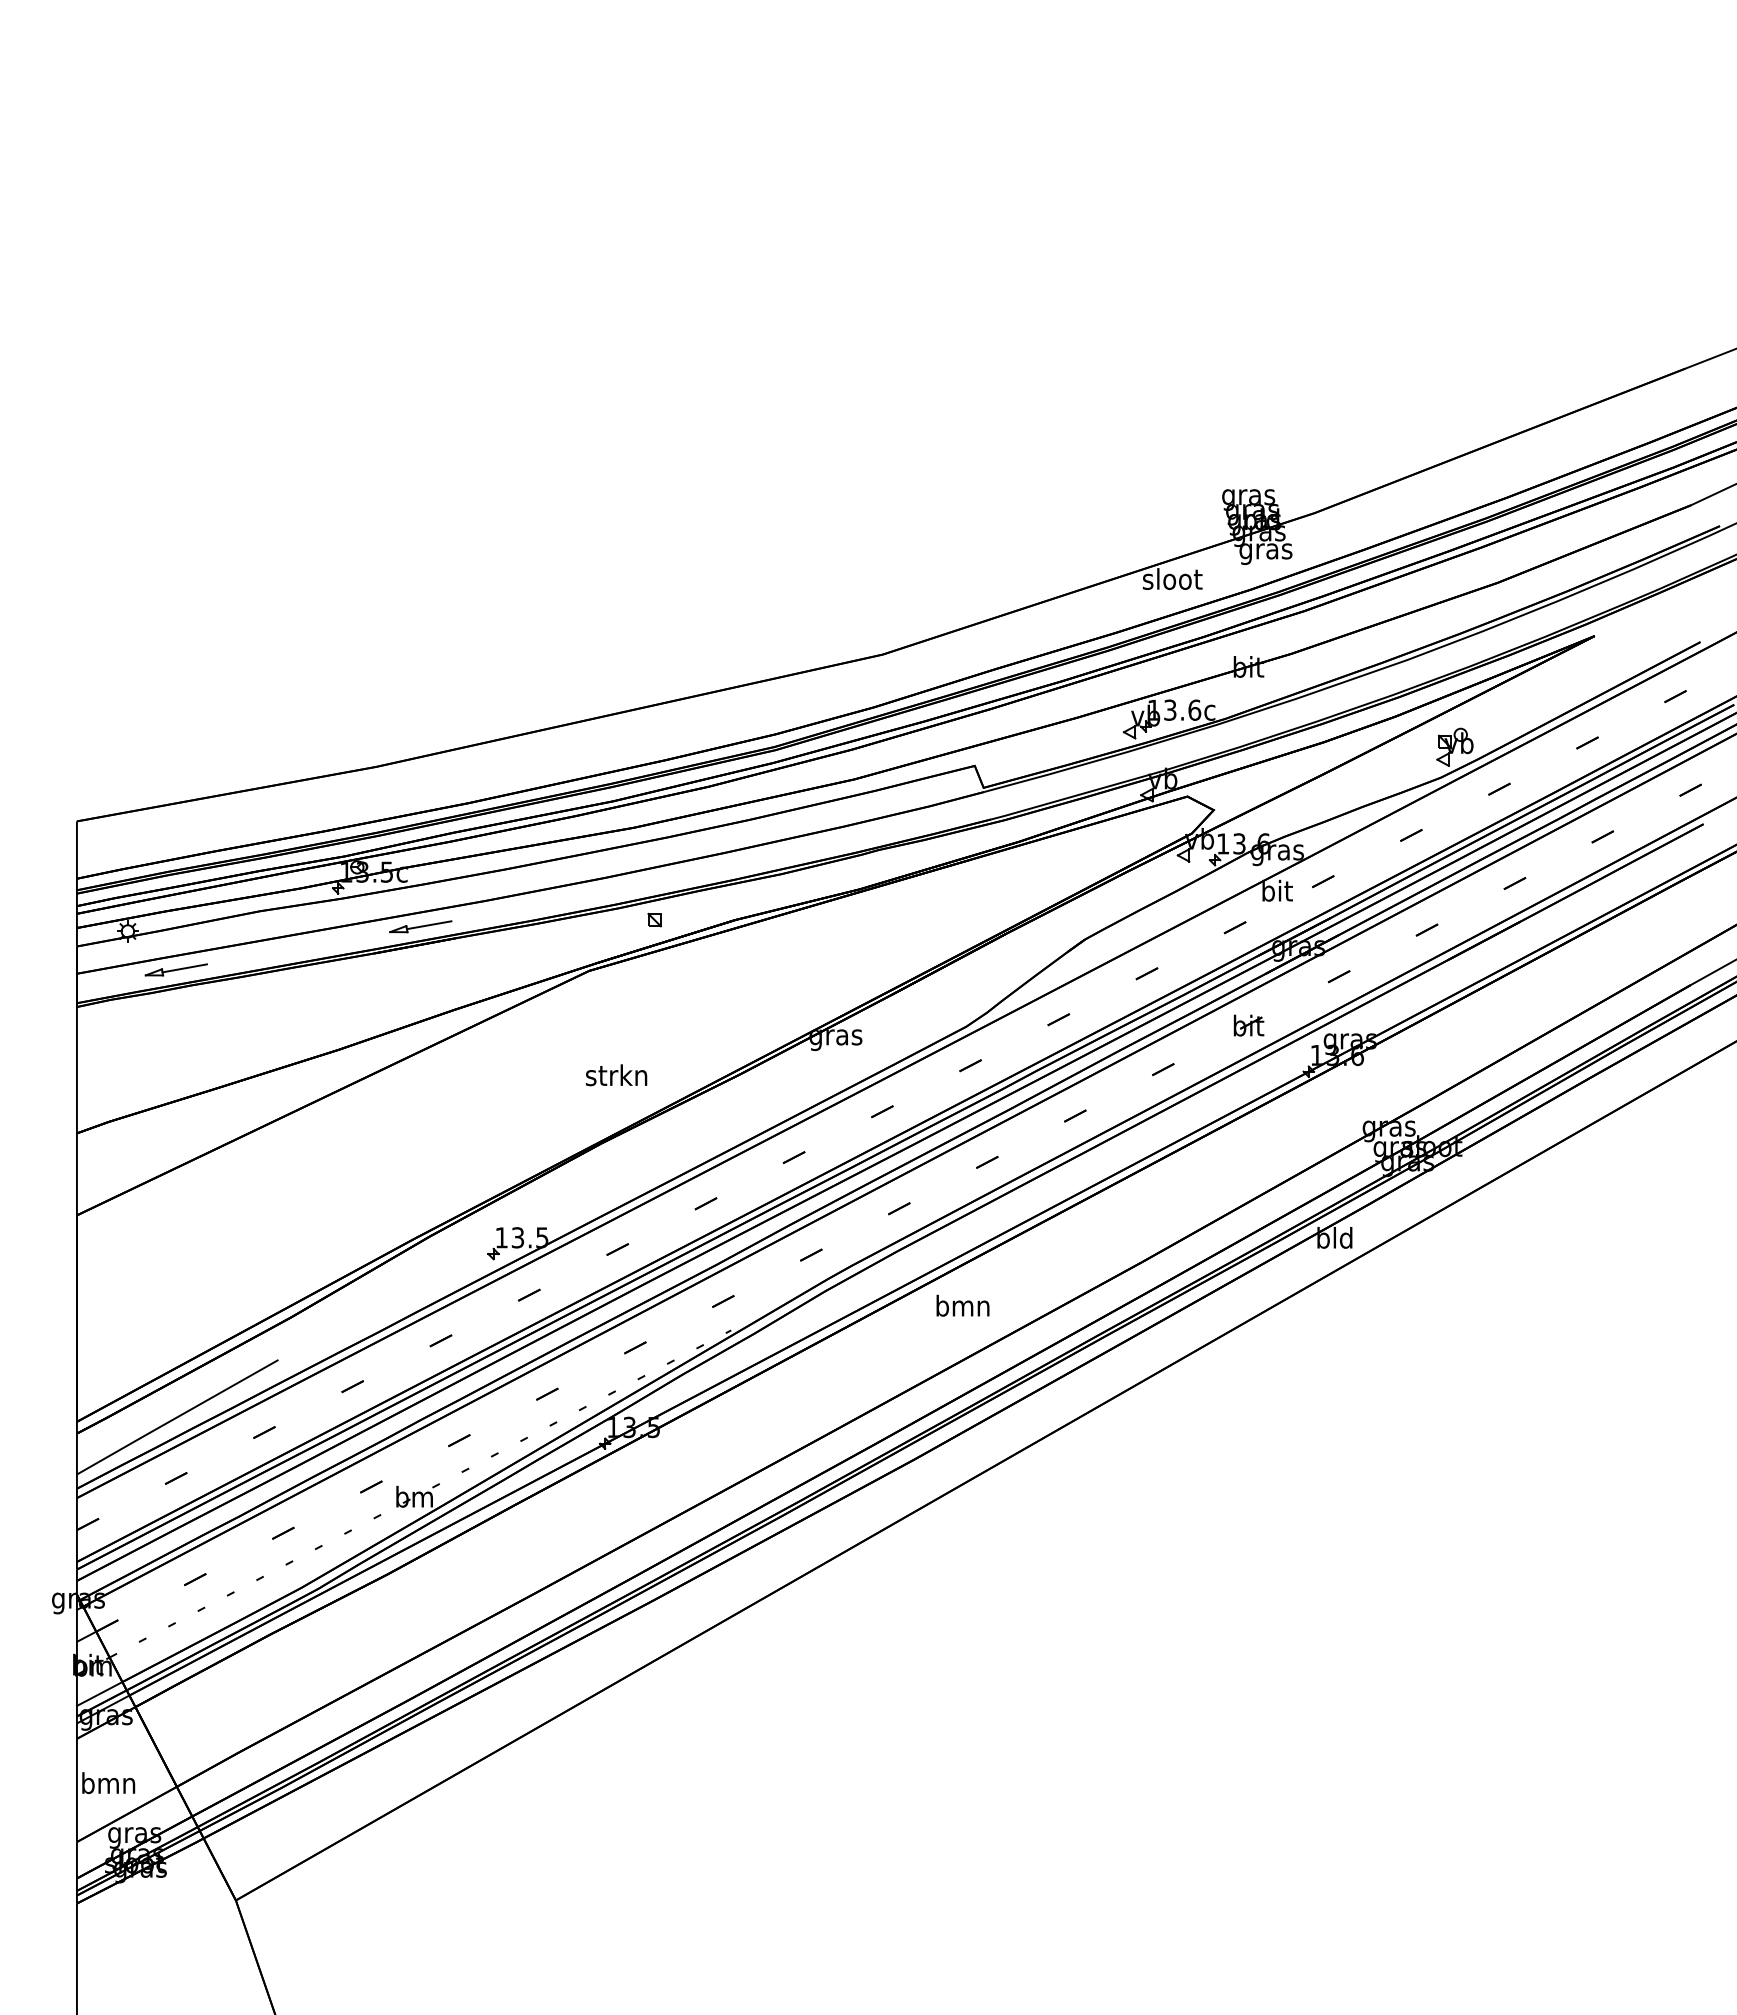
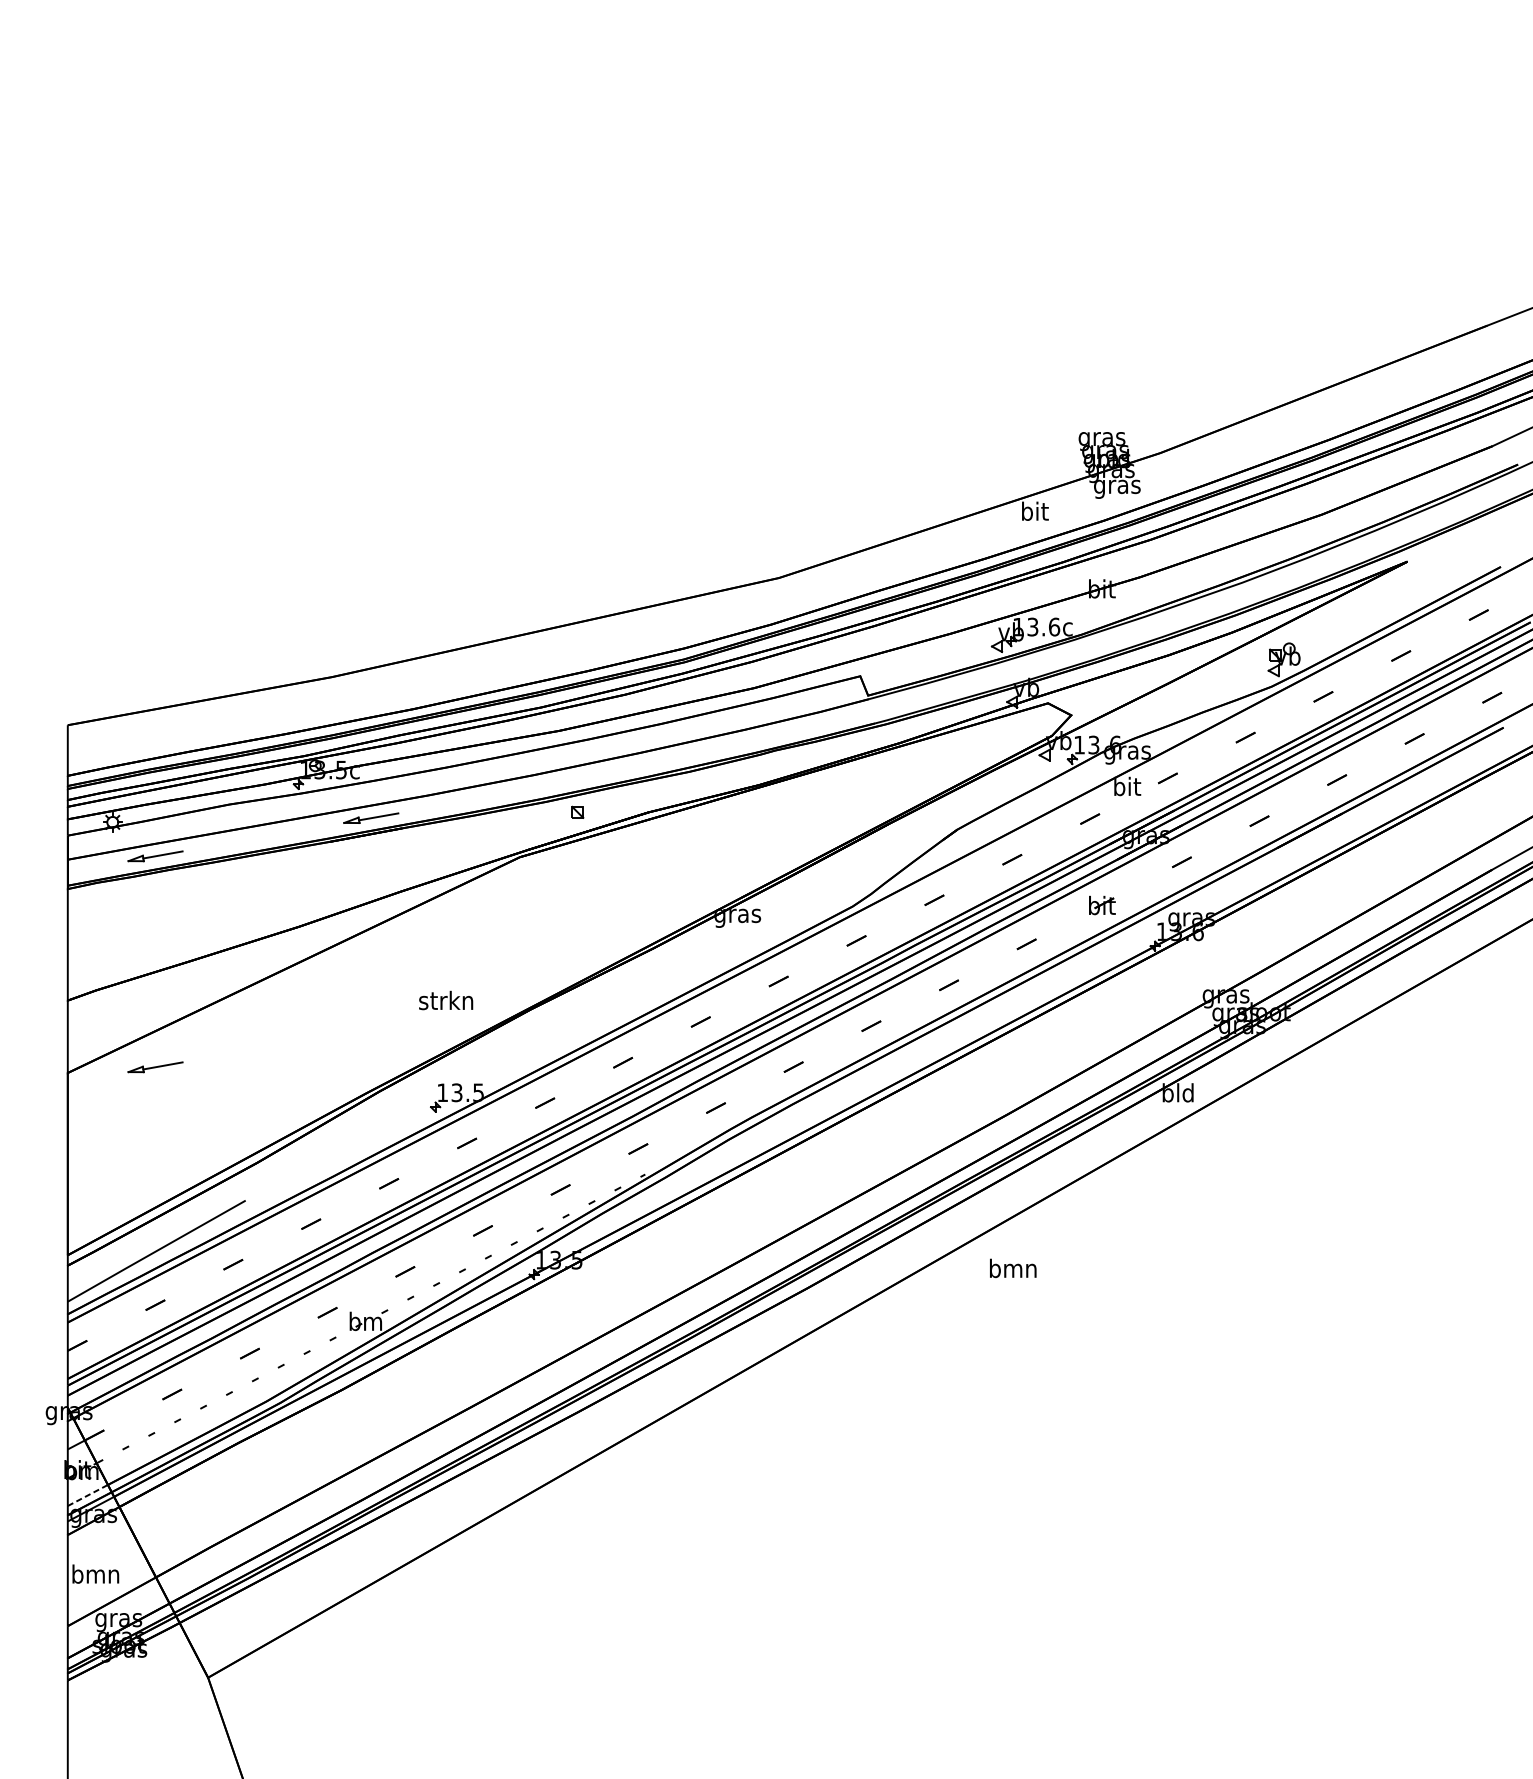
text: (1172, 578) -> (1034, 510), sloot -> bit
text: (616, 1075) -> (446, 1000), moved
part: (175, 1208) -> (154, 1066), added
text: (962, 1305) -> (1012, 1268), moved
line: (99, 1694) -> (87, 1495), solid -> dashed

